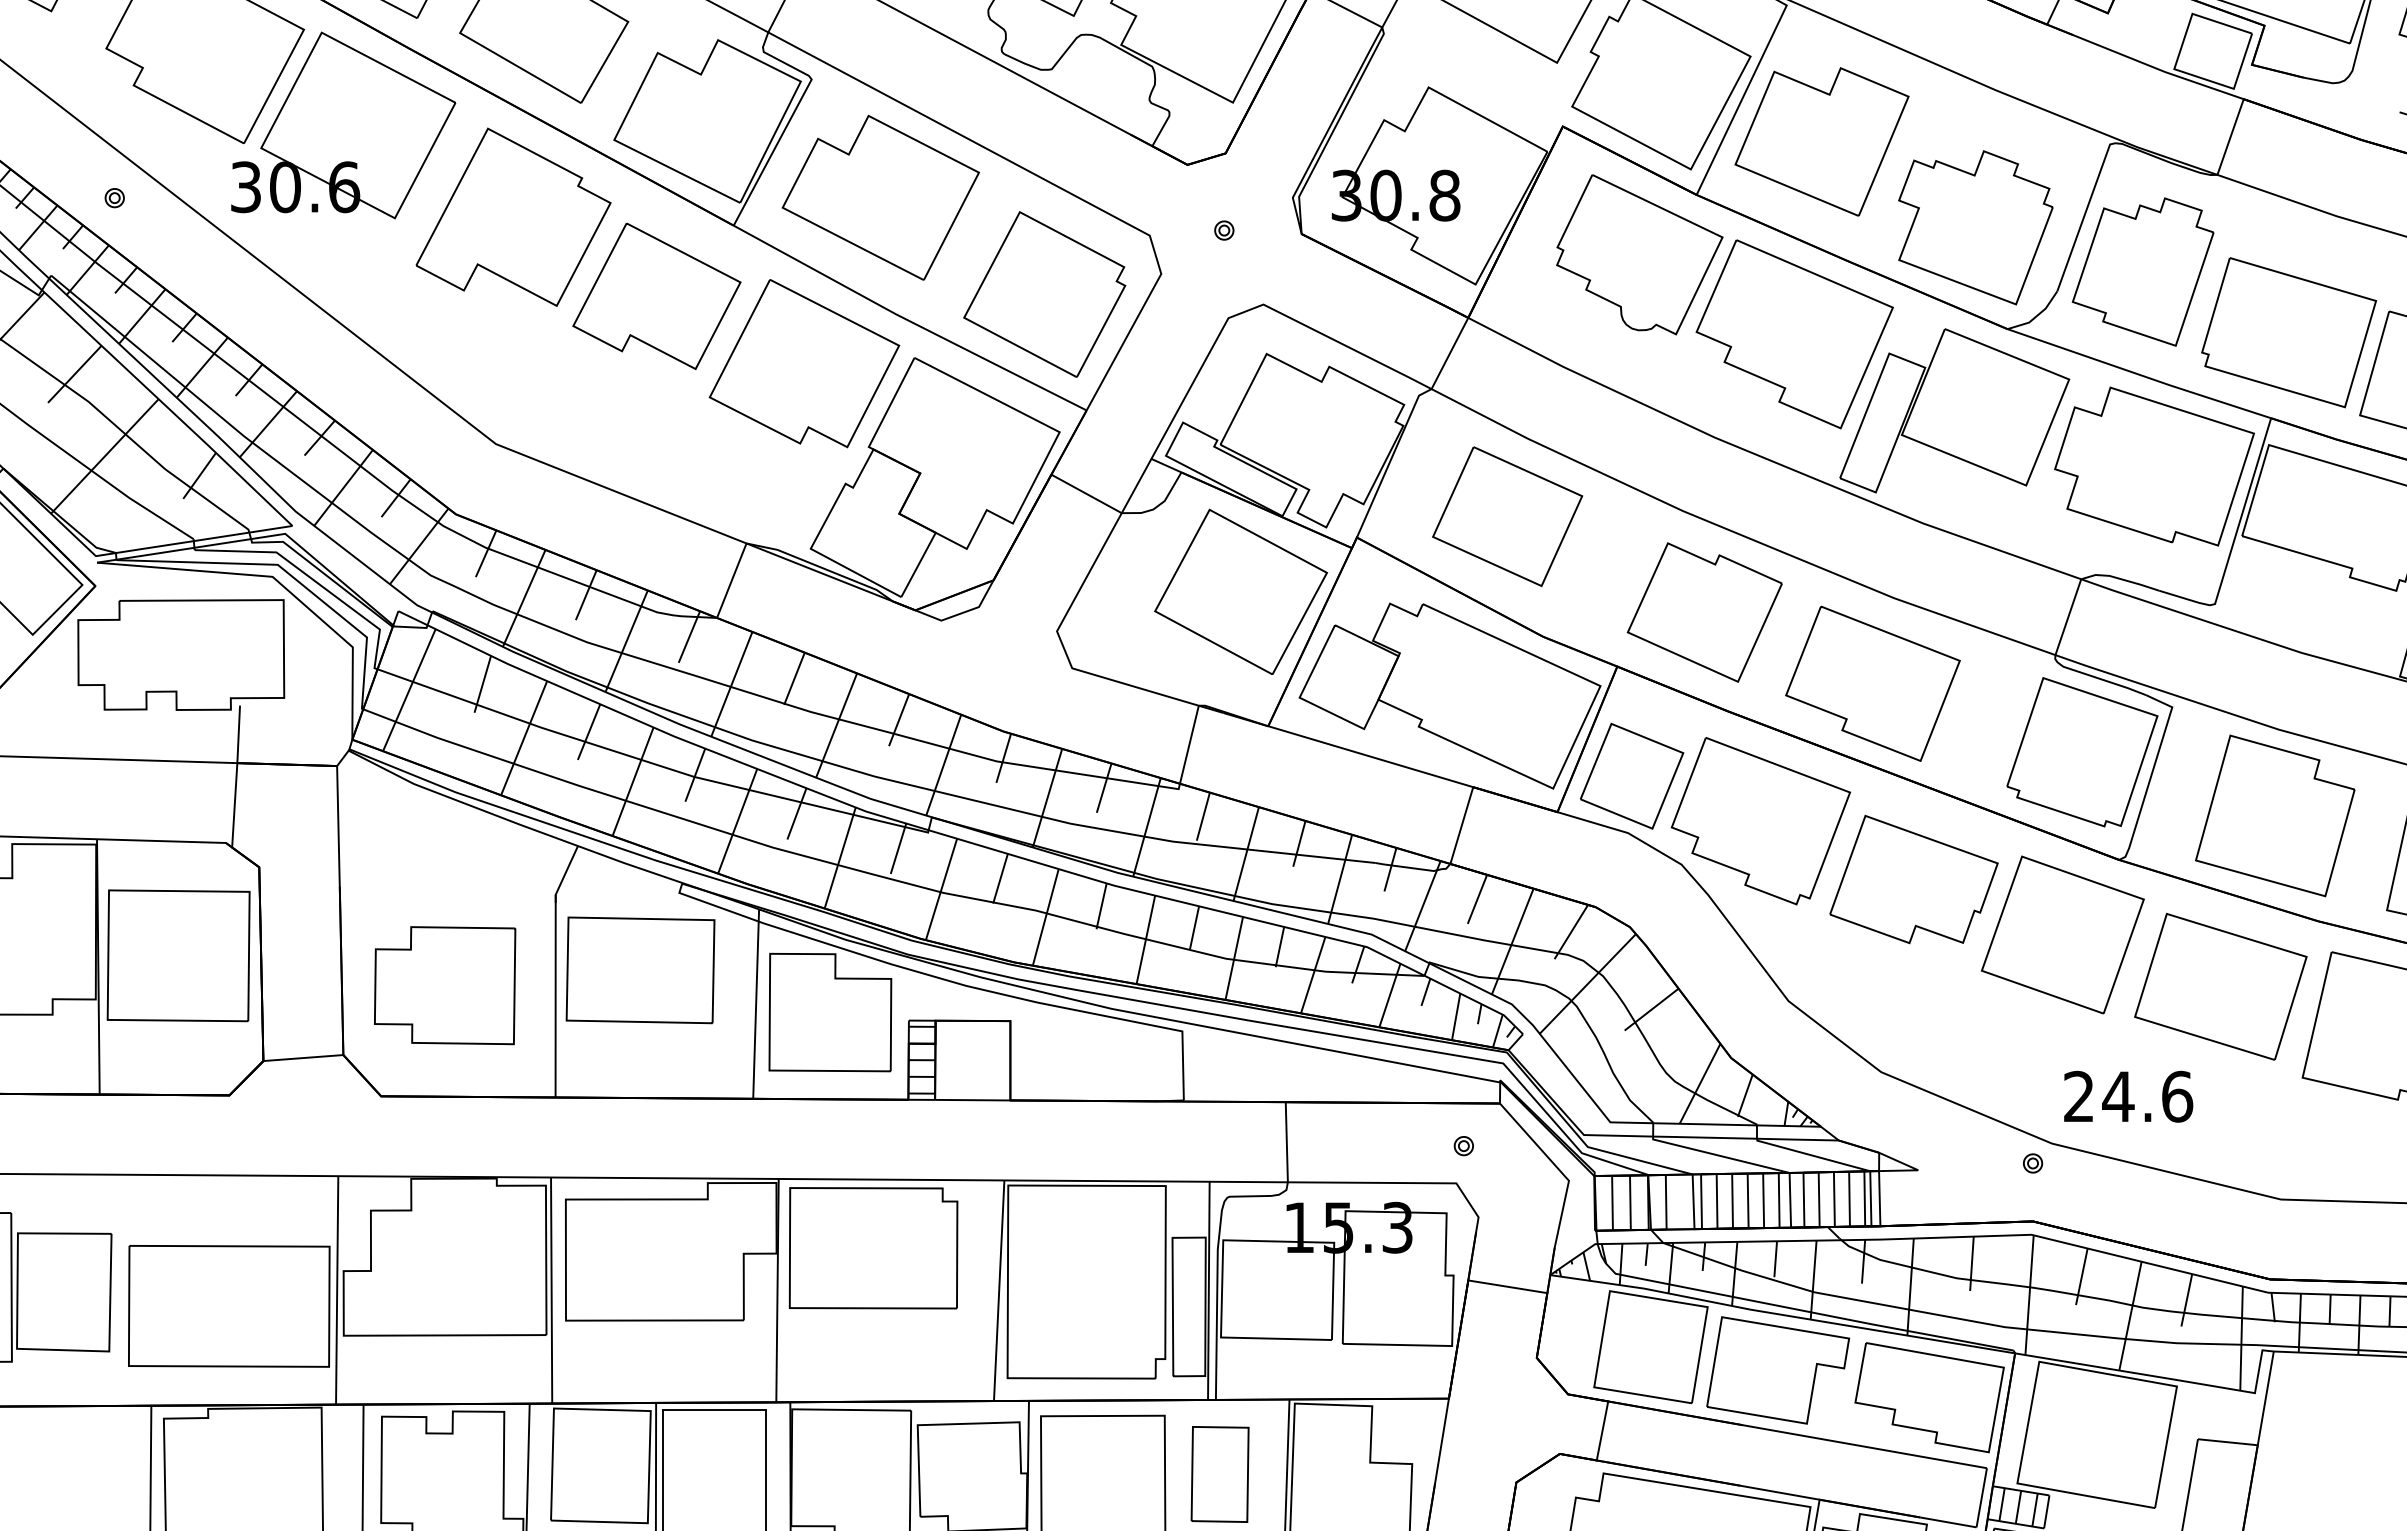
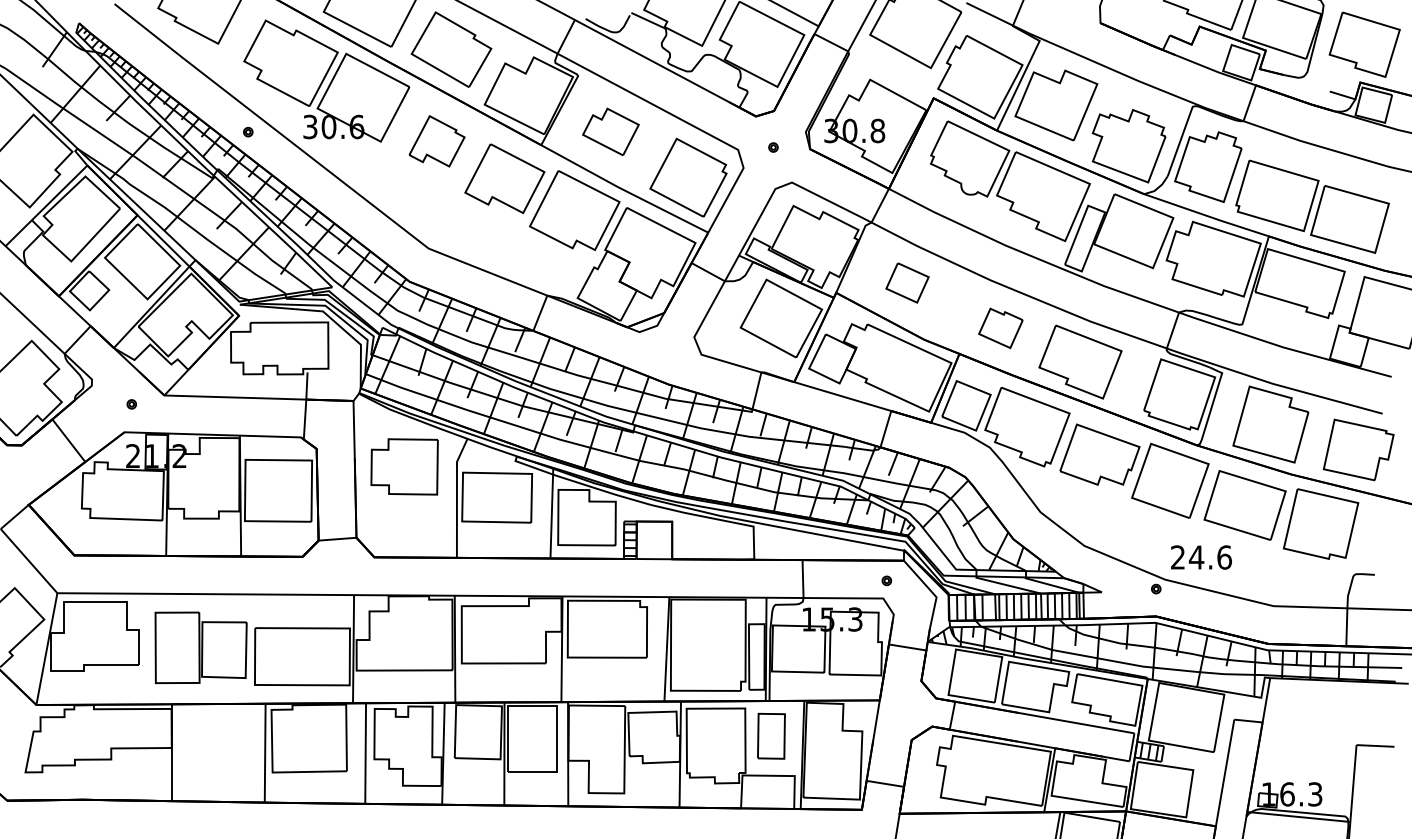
part: (880, 196) -> (610, 131), size x0.6
part: (512, 217) -> (436, 141), size x0.6
part: (1507, 515) -> (907, 282), size x0.6
part: (1703, 612) -> (1000, 328), size x0.6
part: (444, 984) -> (404, 466), moved

